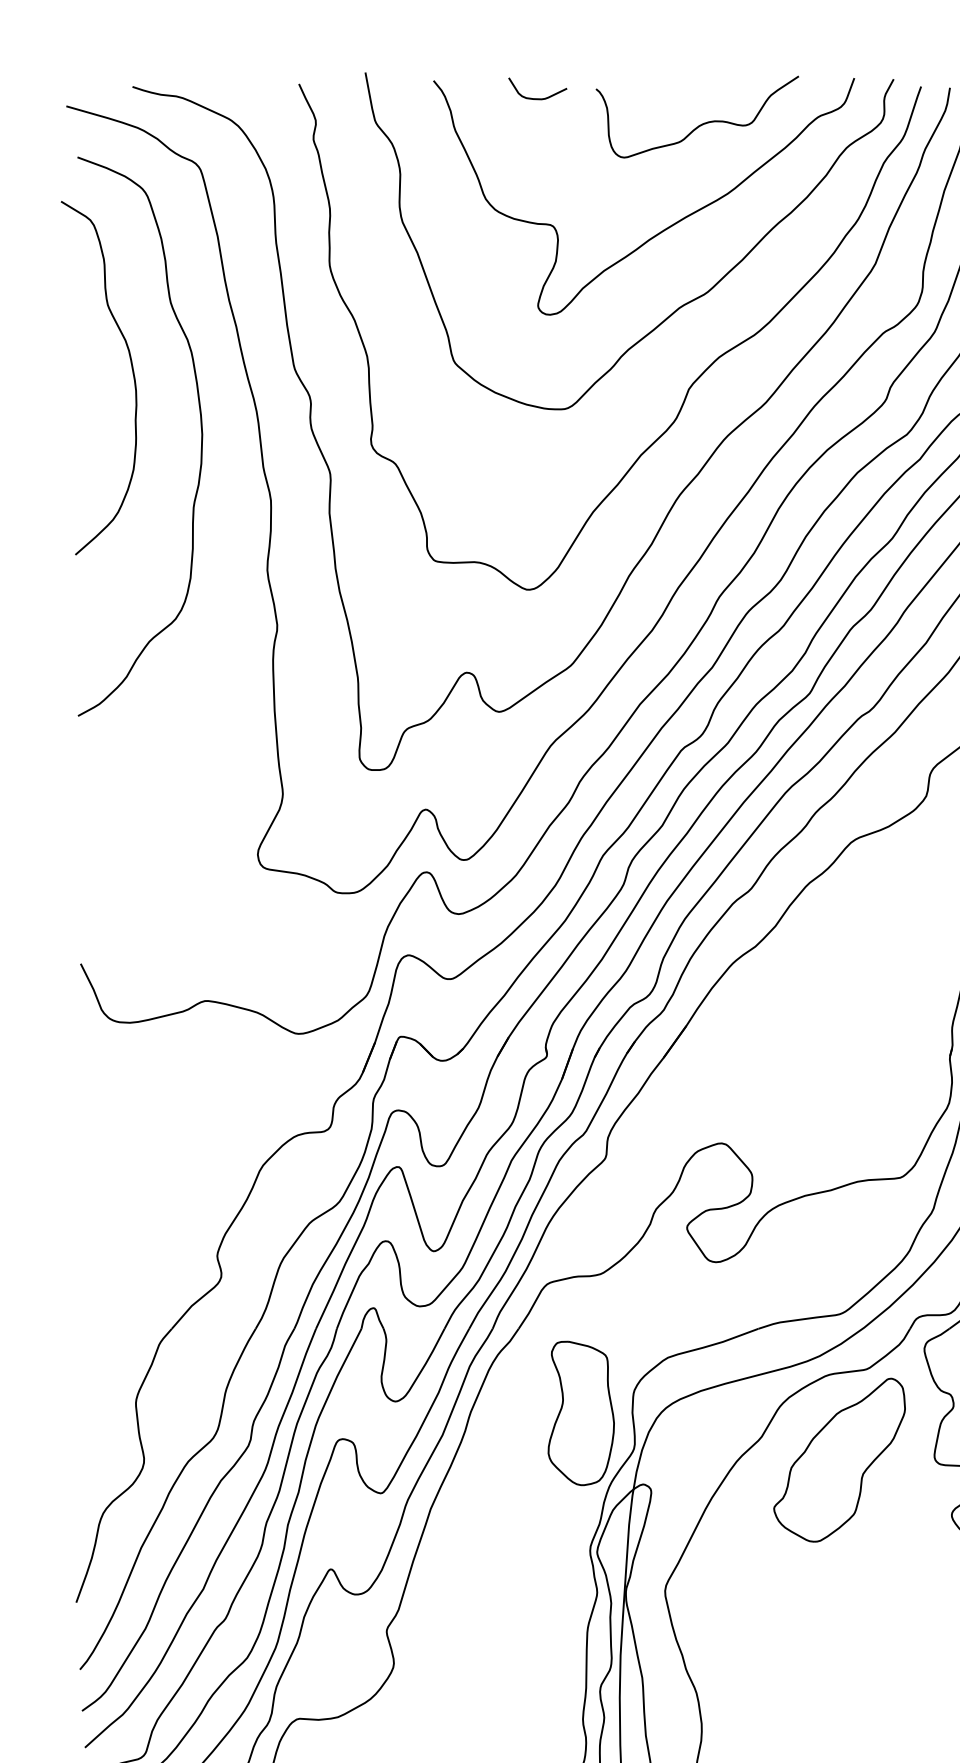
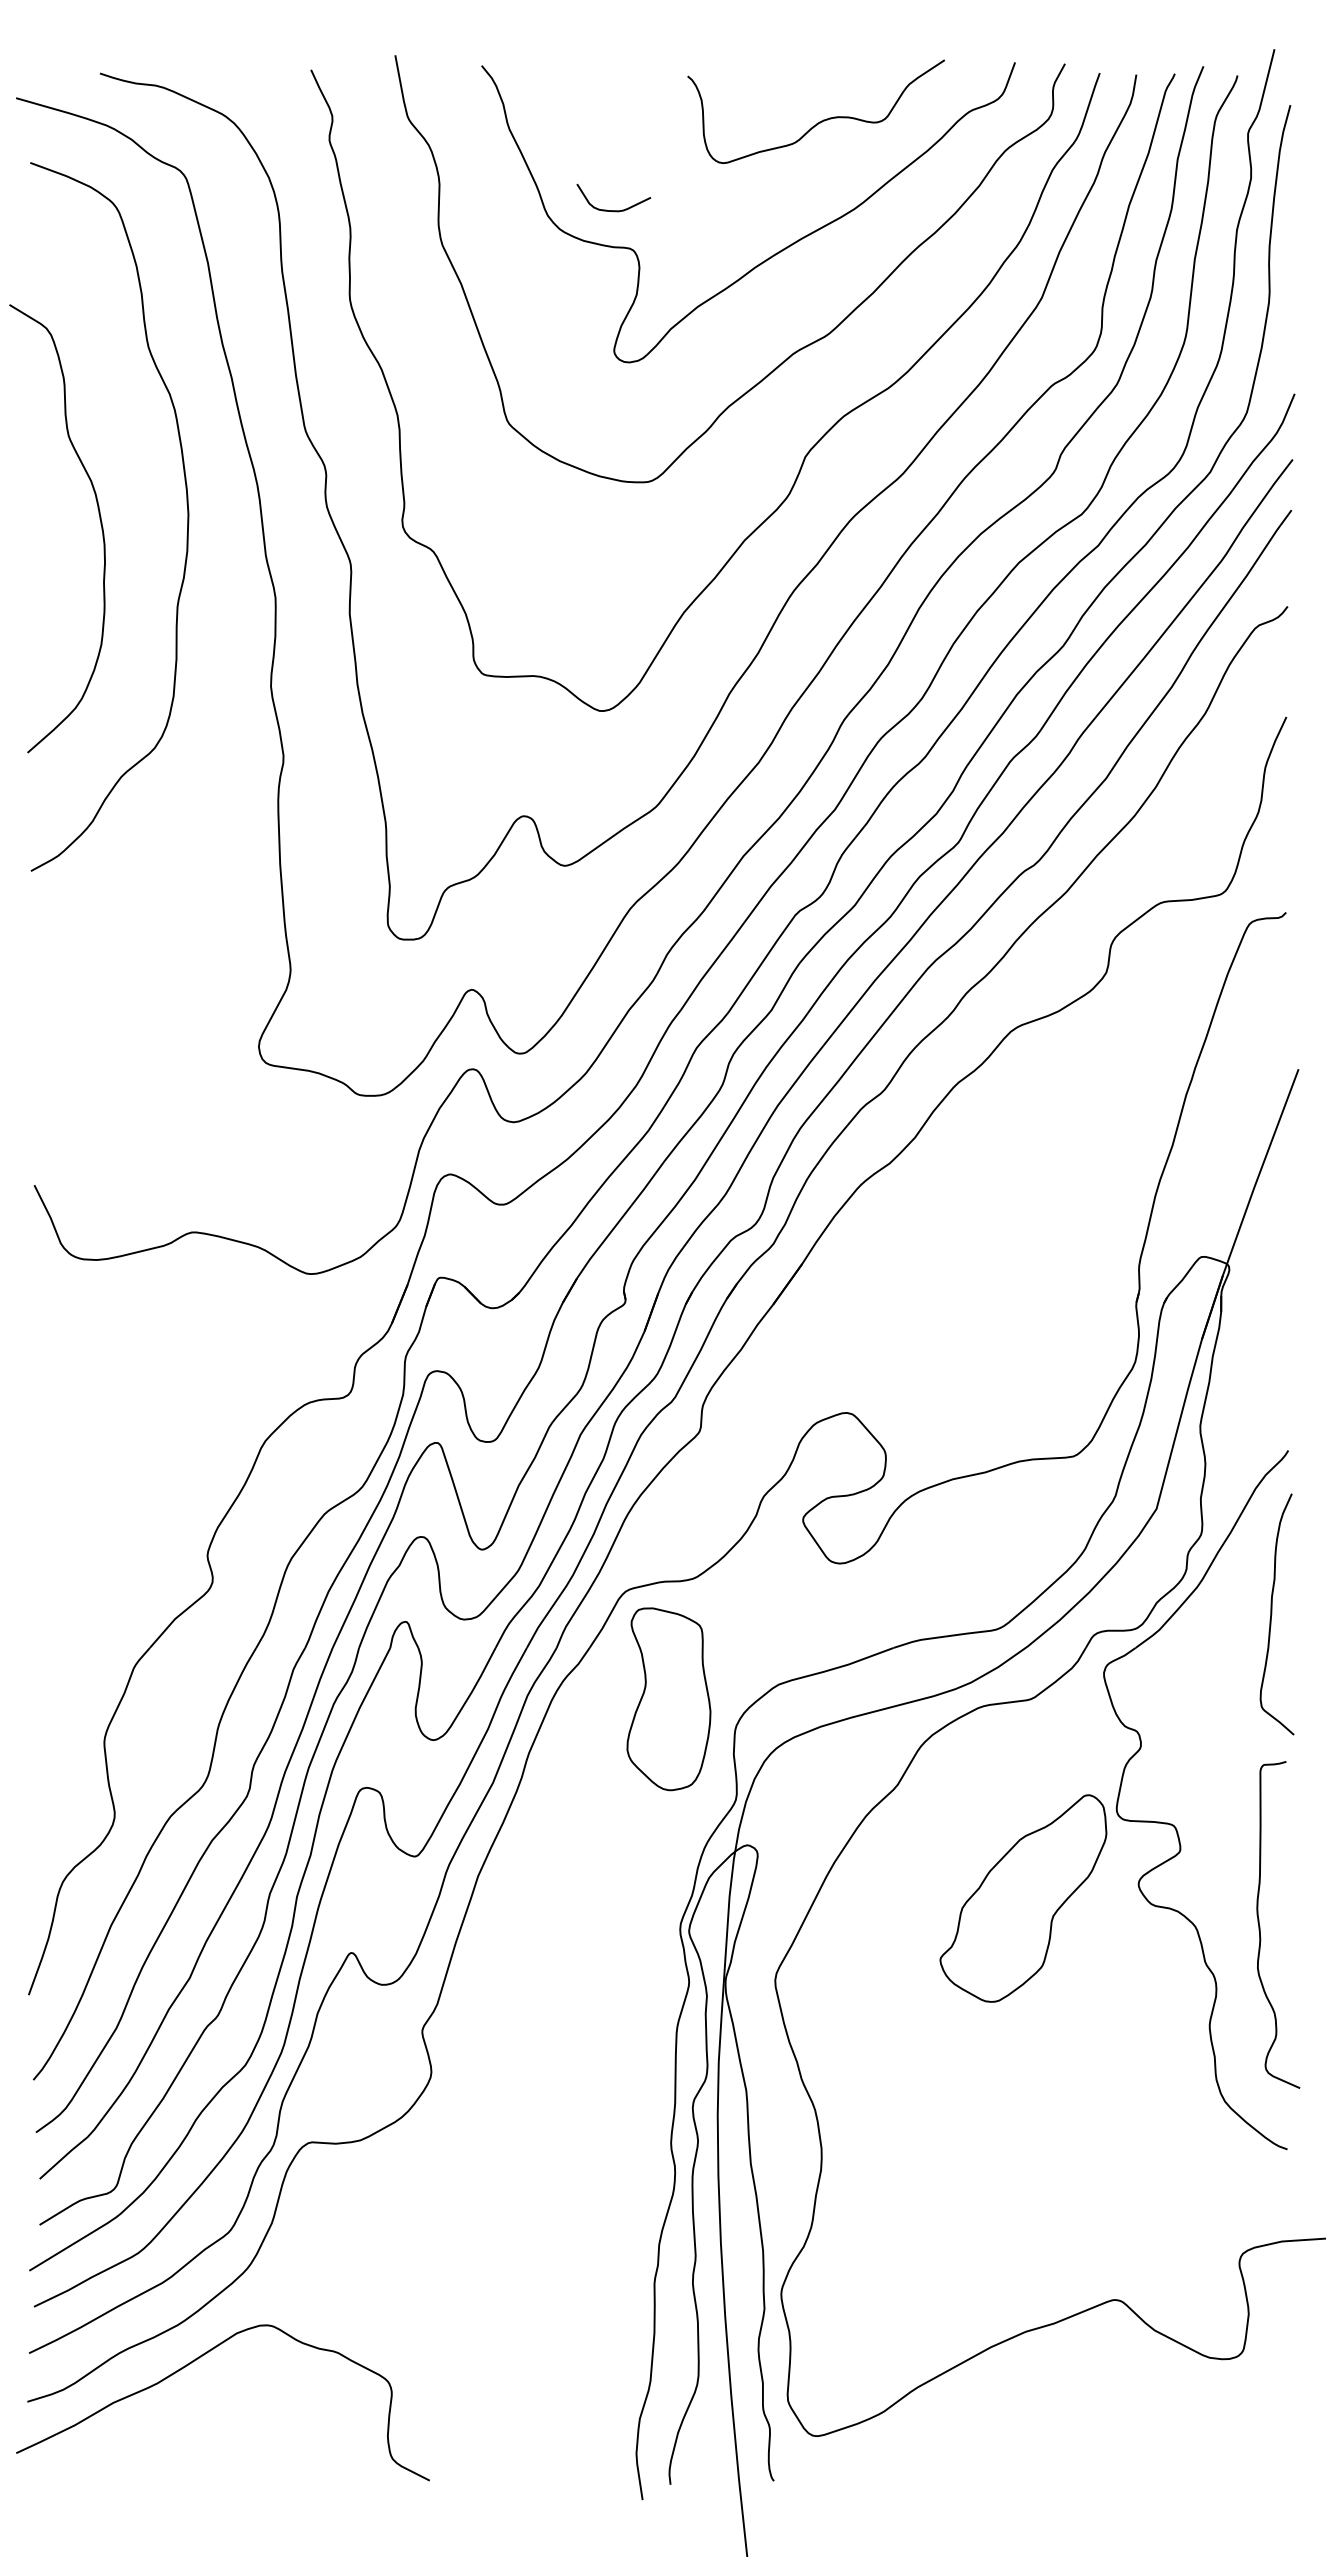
curve: (537, 98) -> (613, 210), moved
curve: (132, 370) -> (99, 519), moved
part: (580, 1413) -> (668, 1699), moved
part: (839, 1460) -> (1023, 1898), moved

